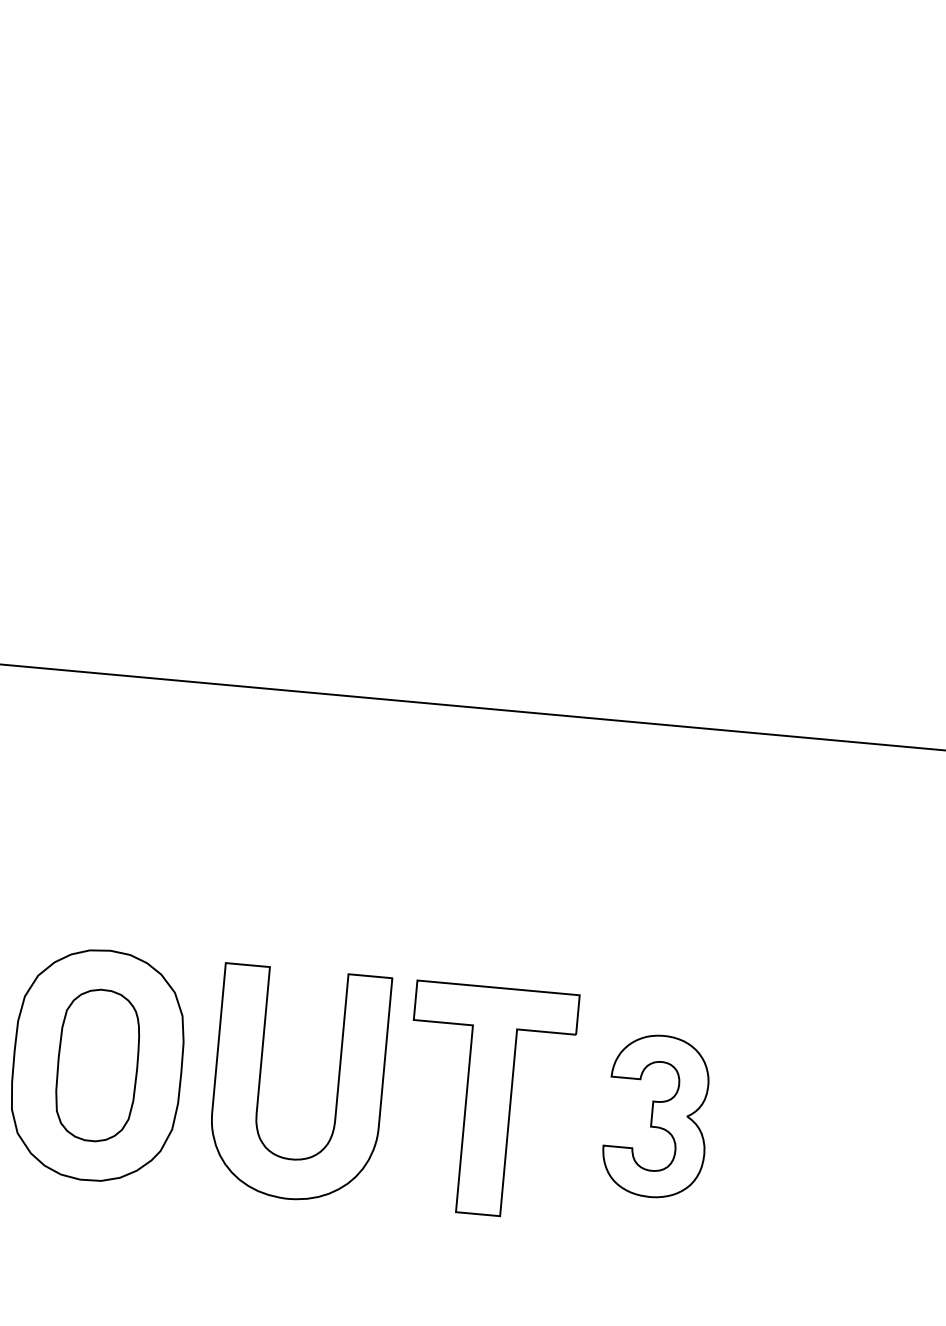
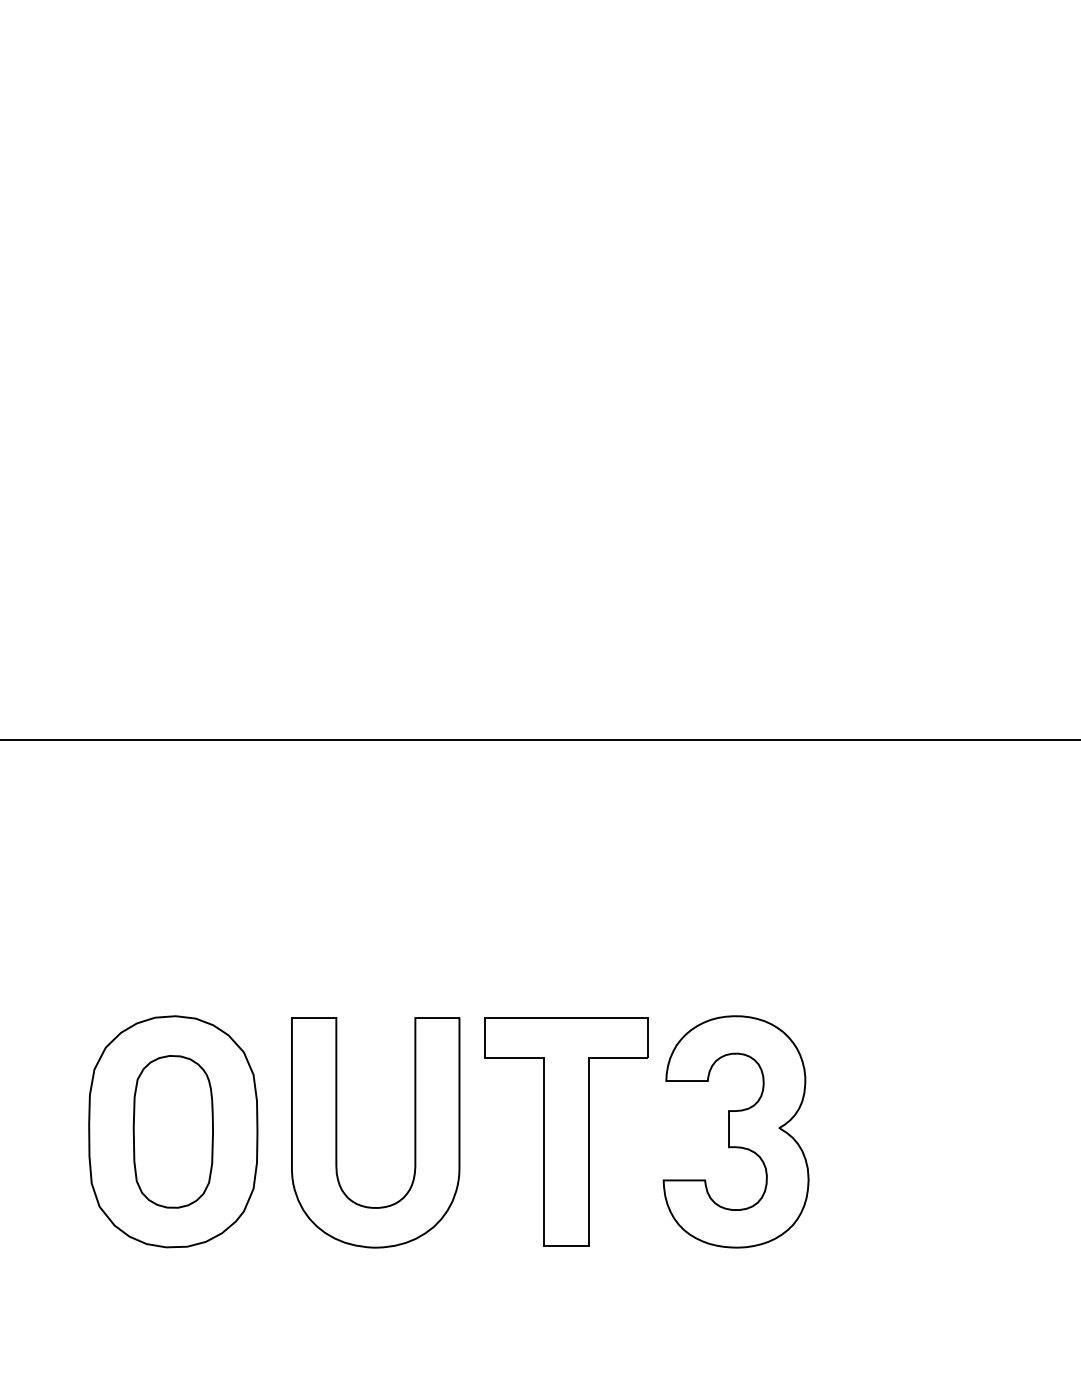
part: (656, 1115) -> (735, 1131), size x1.43

